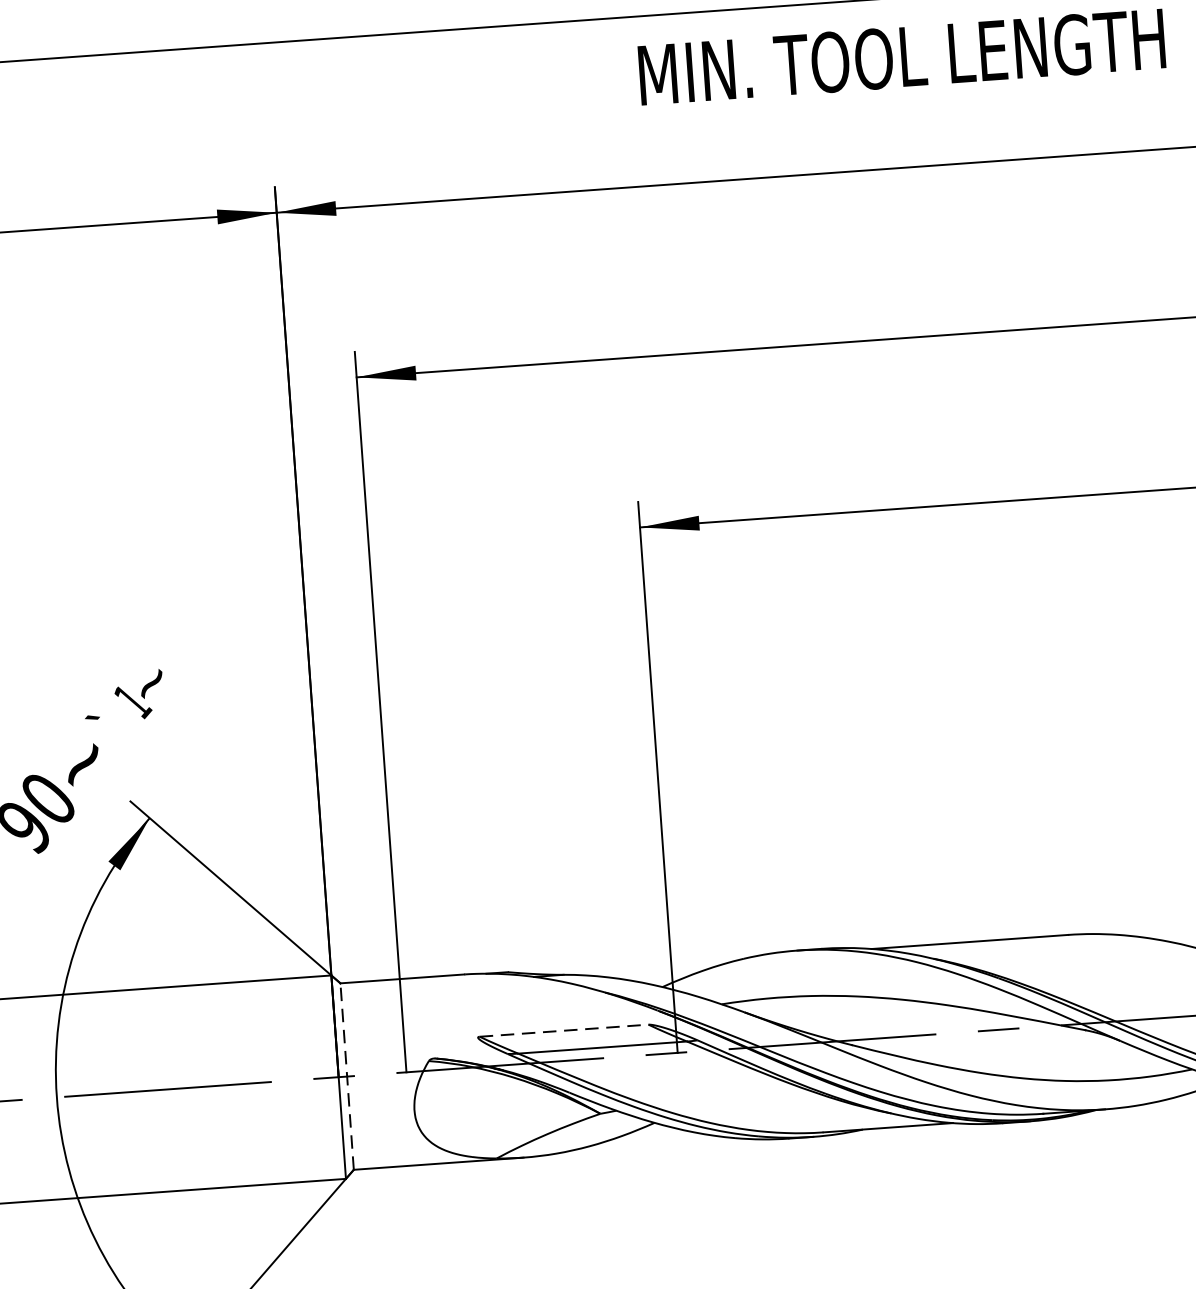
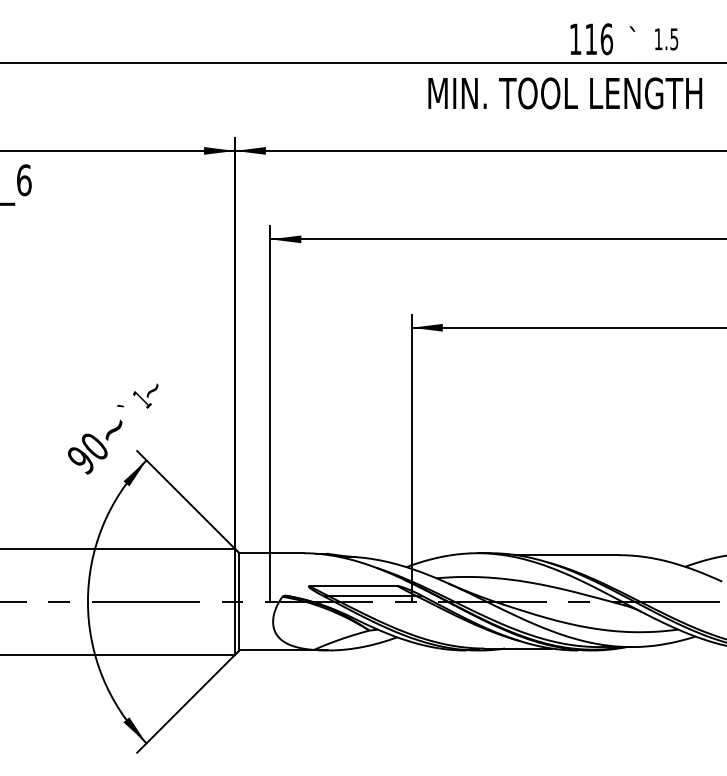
line: (565, 1031) -> (354, 586), dashed -> solid
line: (347, 1075) -> (239, 601), dashed -> solid

